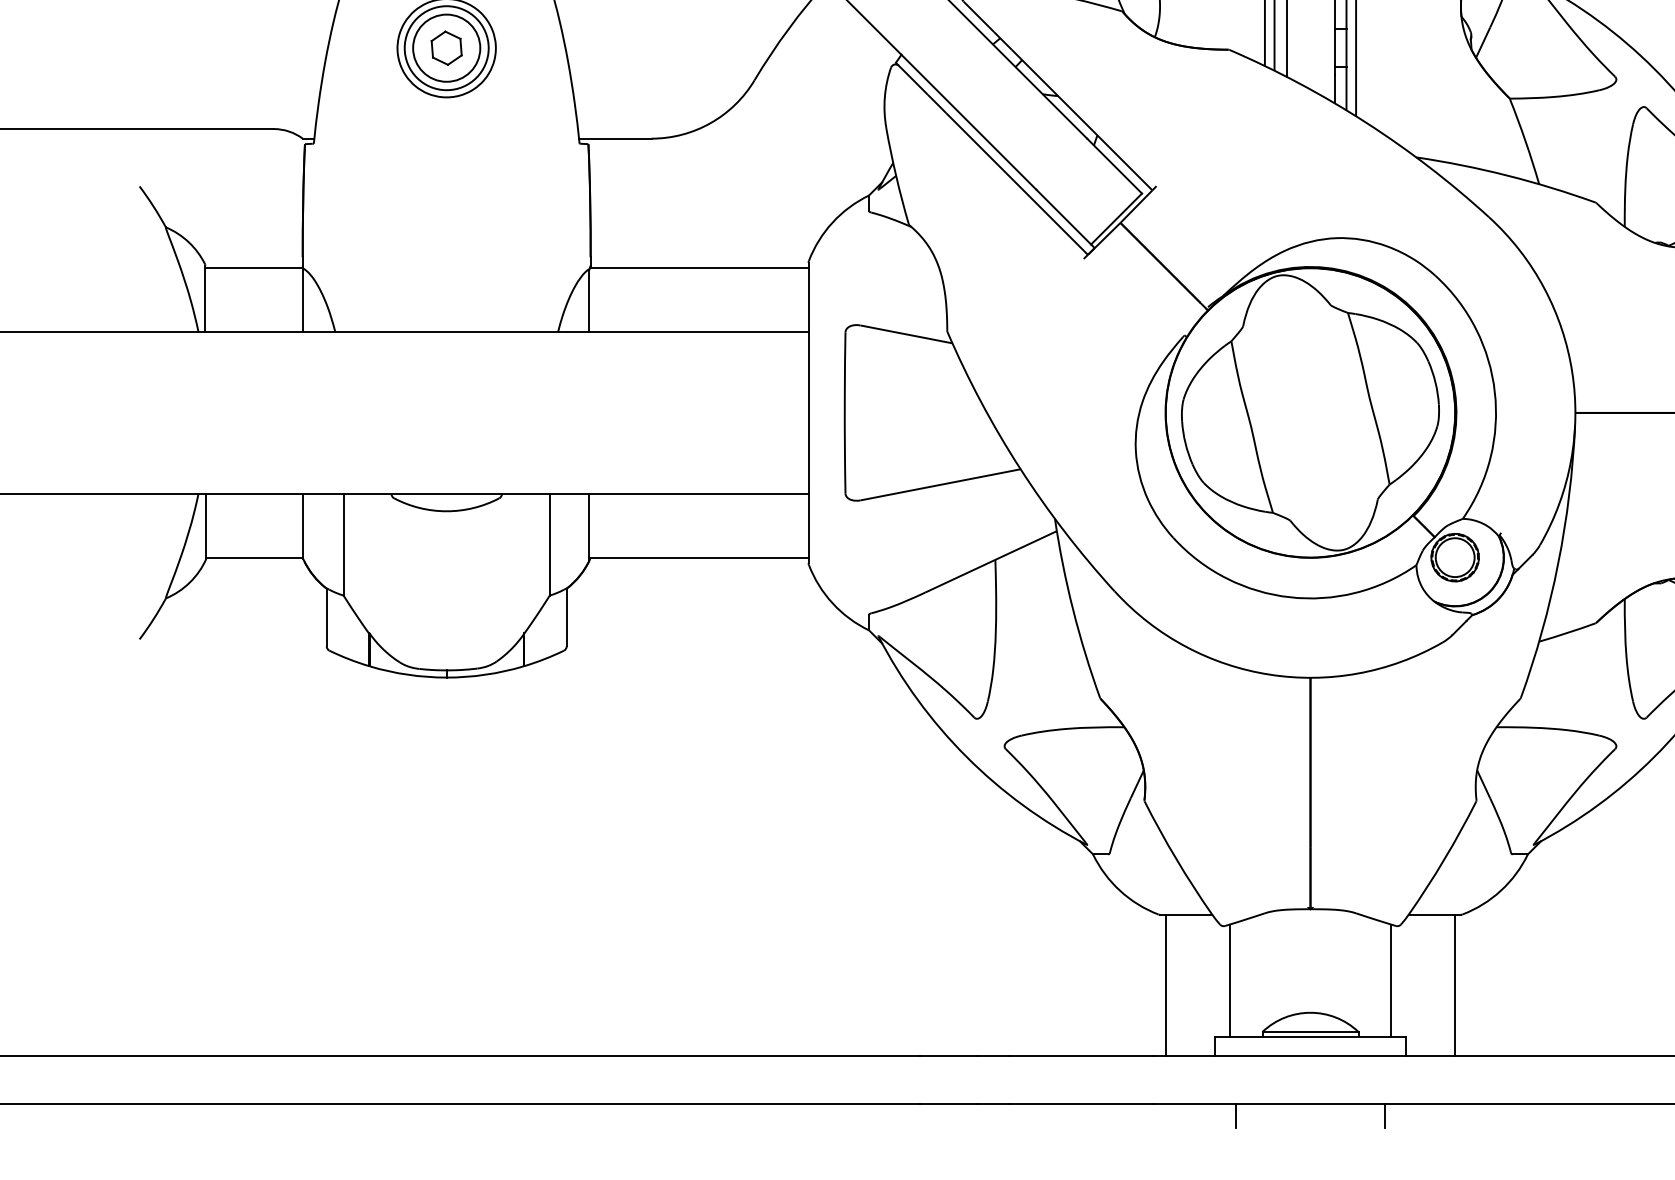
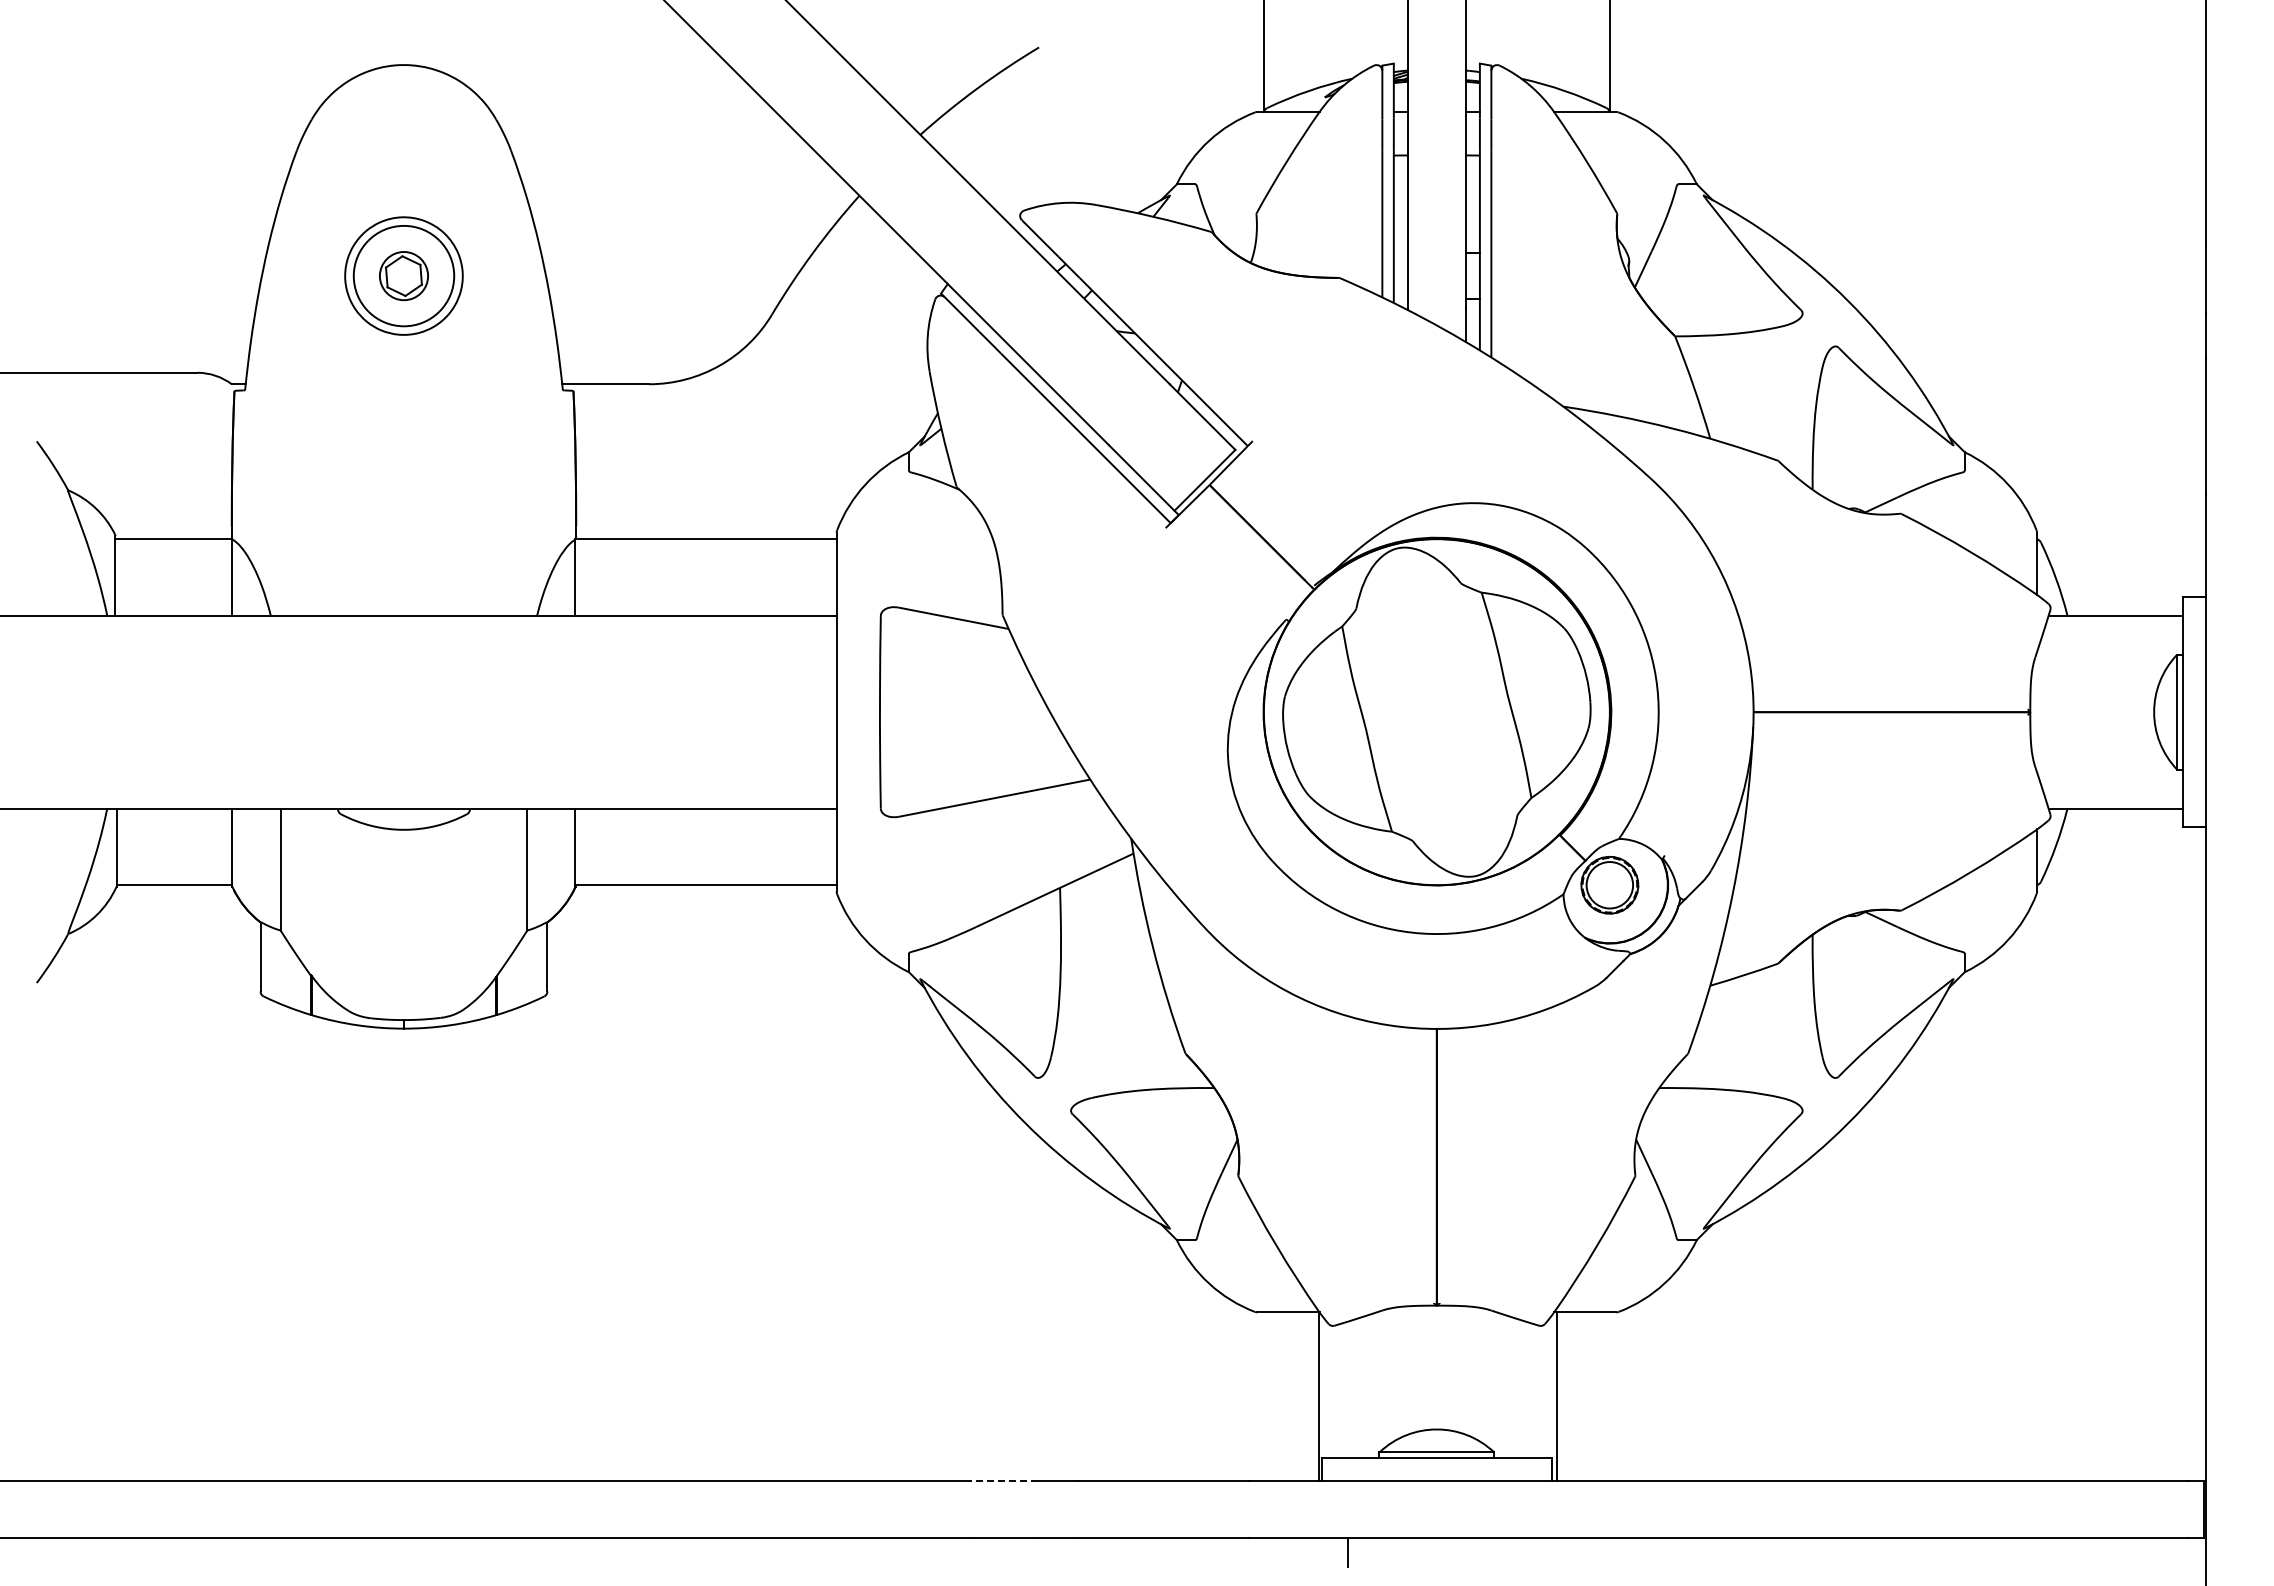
circle: (446, 47) -> (403, 275), size x0.6
line: (1229, 981) -> (1340, 1391), removed
line: (1391, 981) -> (1533, 1391), removed
line: (1165, 985) -> (1318, 1396), moved
line: (1454, 985) -> (1556, 1396), moved
line: (948, 1056) -> (1004, 1481), solid -> dashed
line: (1384, 1115) -> (1525, 1552), removed

